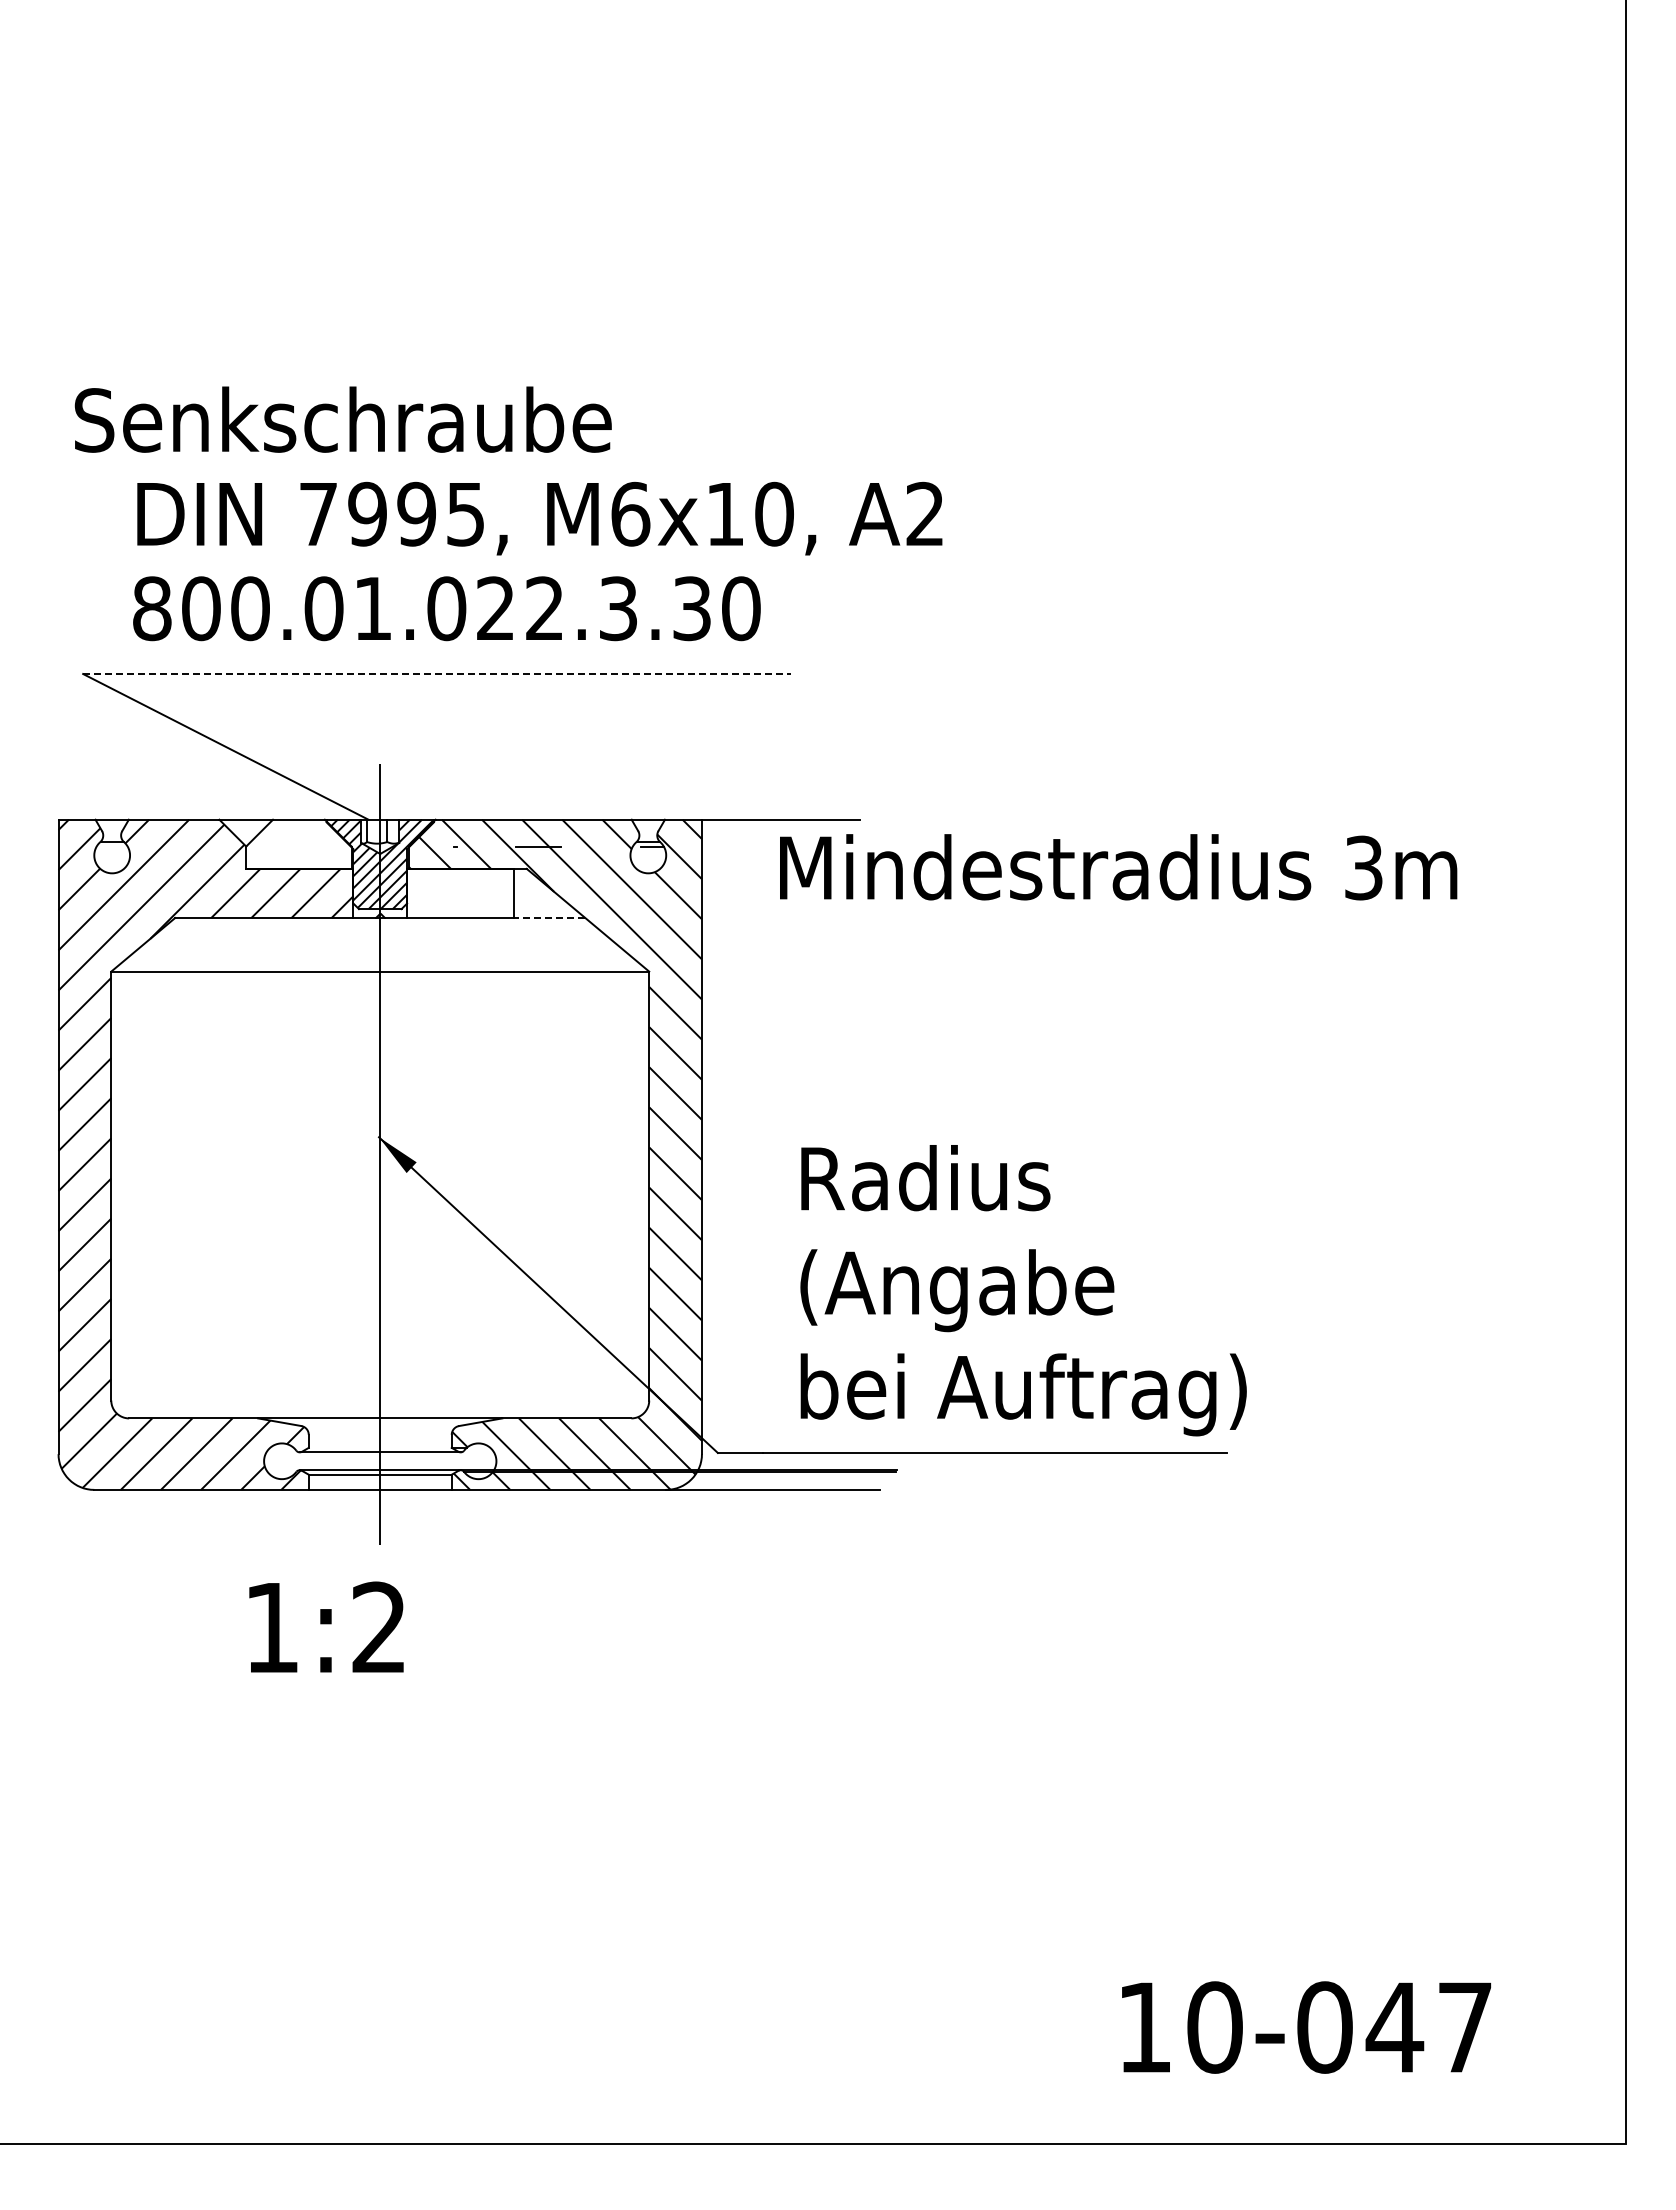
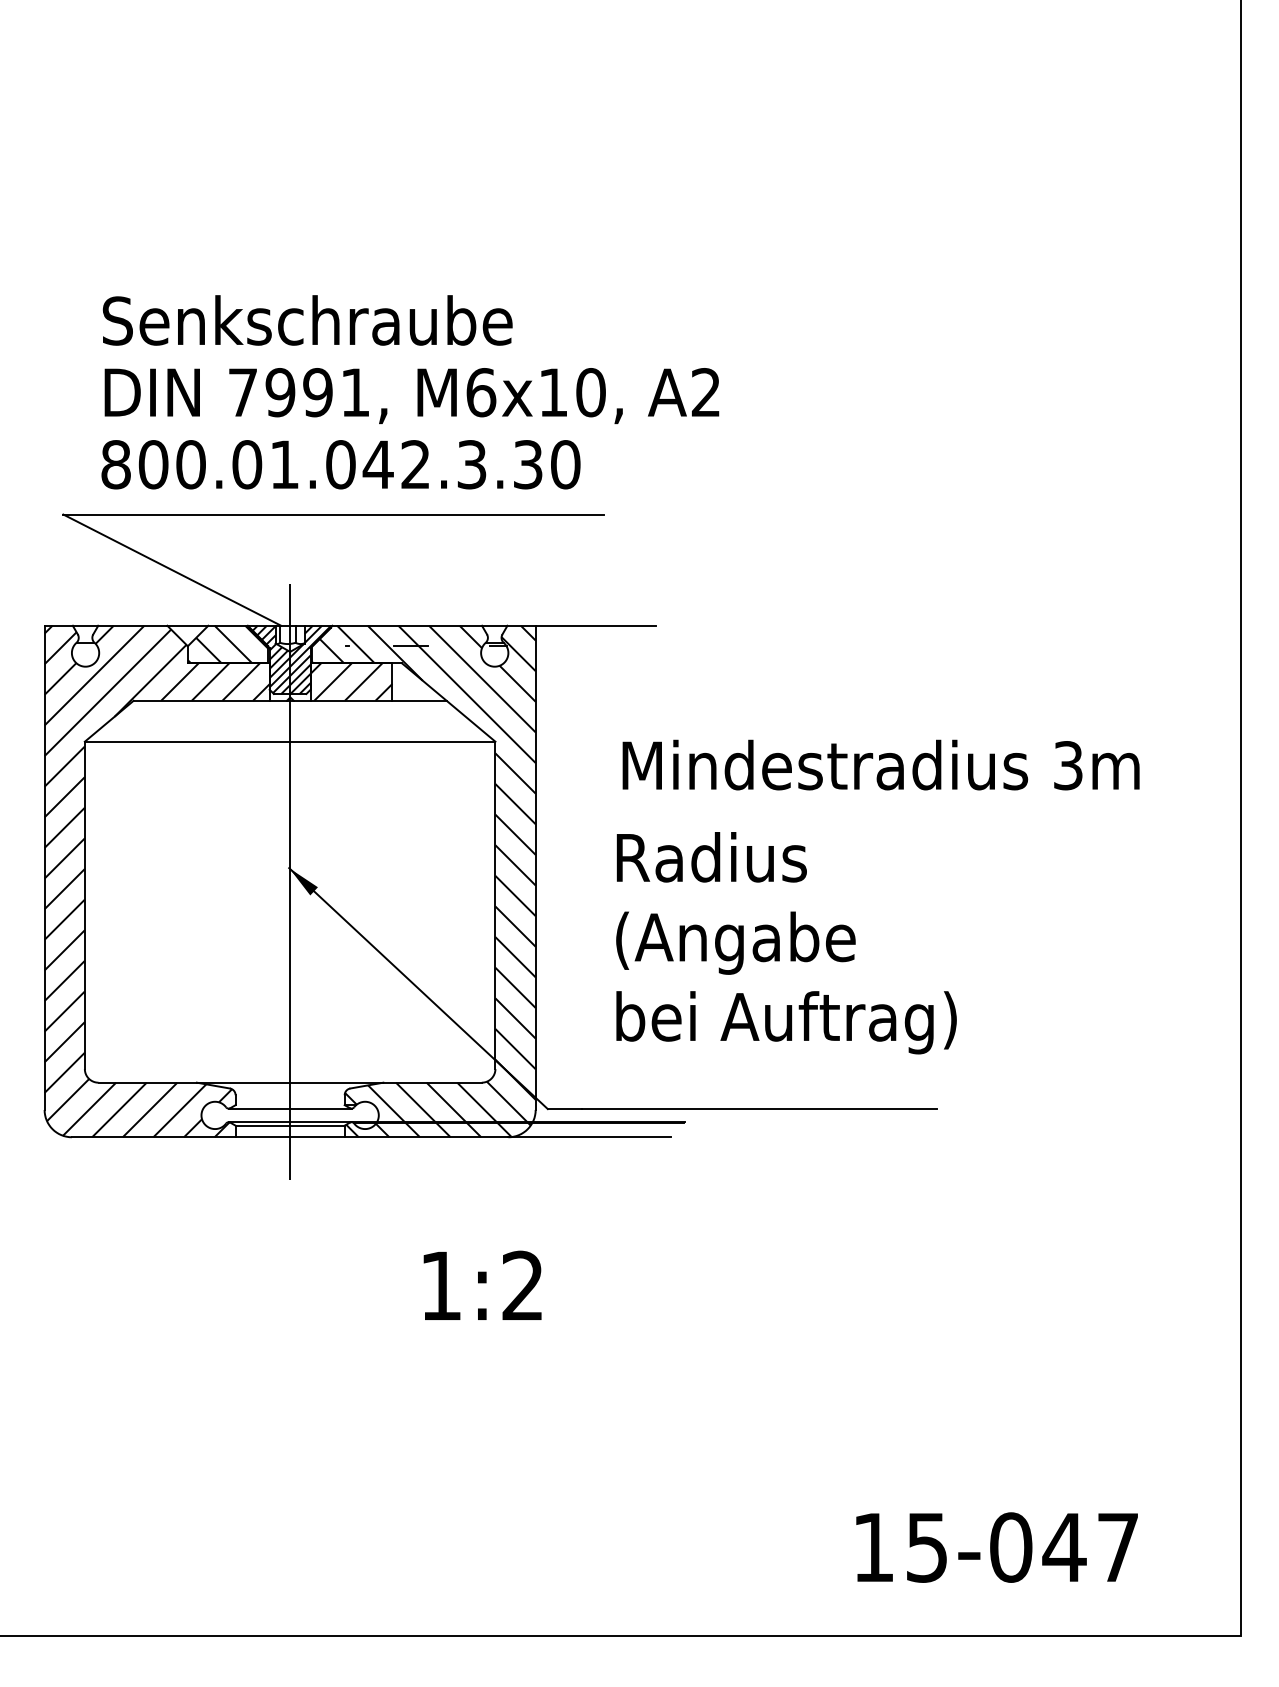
text: (342, 419) -> (307, 320), moved
text: (465, 514) -> (355, 392), 7995, -> 7991,
text: (495, 607) -> (378, 463), 800.01.022.3.30 -> 800.01.042.3.30
line: (437, 674) -> (333, 514), dashed -> solid
hatch: (298, 843) -> (227, 643), added
text: (1118, 867) -> (881, 765), moved
hatch: (460, 893) -> (351, 682), added
line: (549, 918) -> (419, 701), dashed -> solid
text: (1023, 1290) -> (786, 943), moved
text: (326, 1626) -> (482, 1285), moved
text: (1214, 2027) -> (926, 1547), 10-047 -> 15-047

